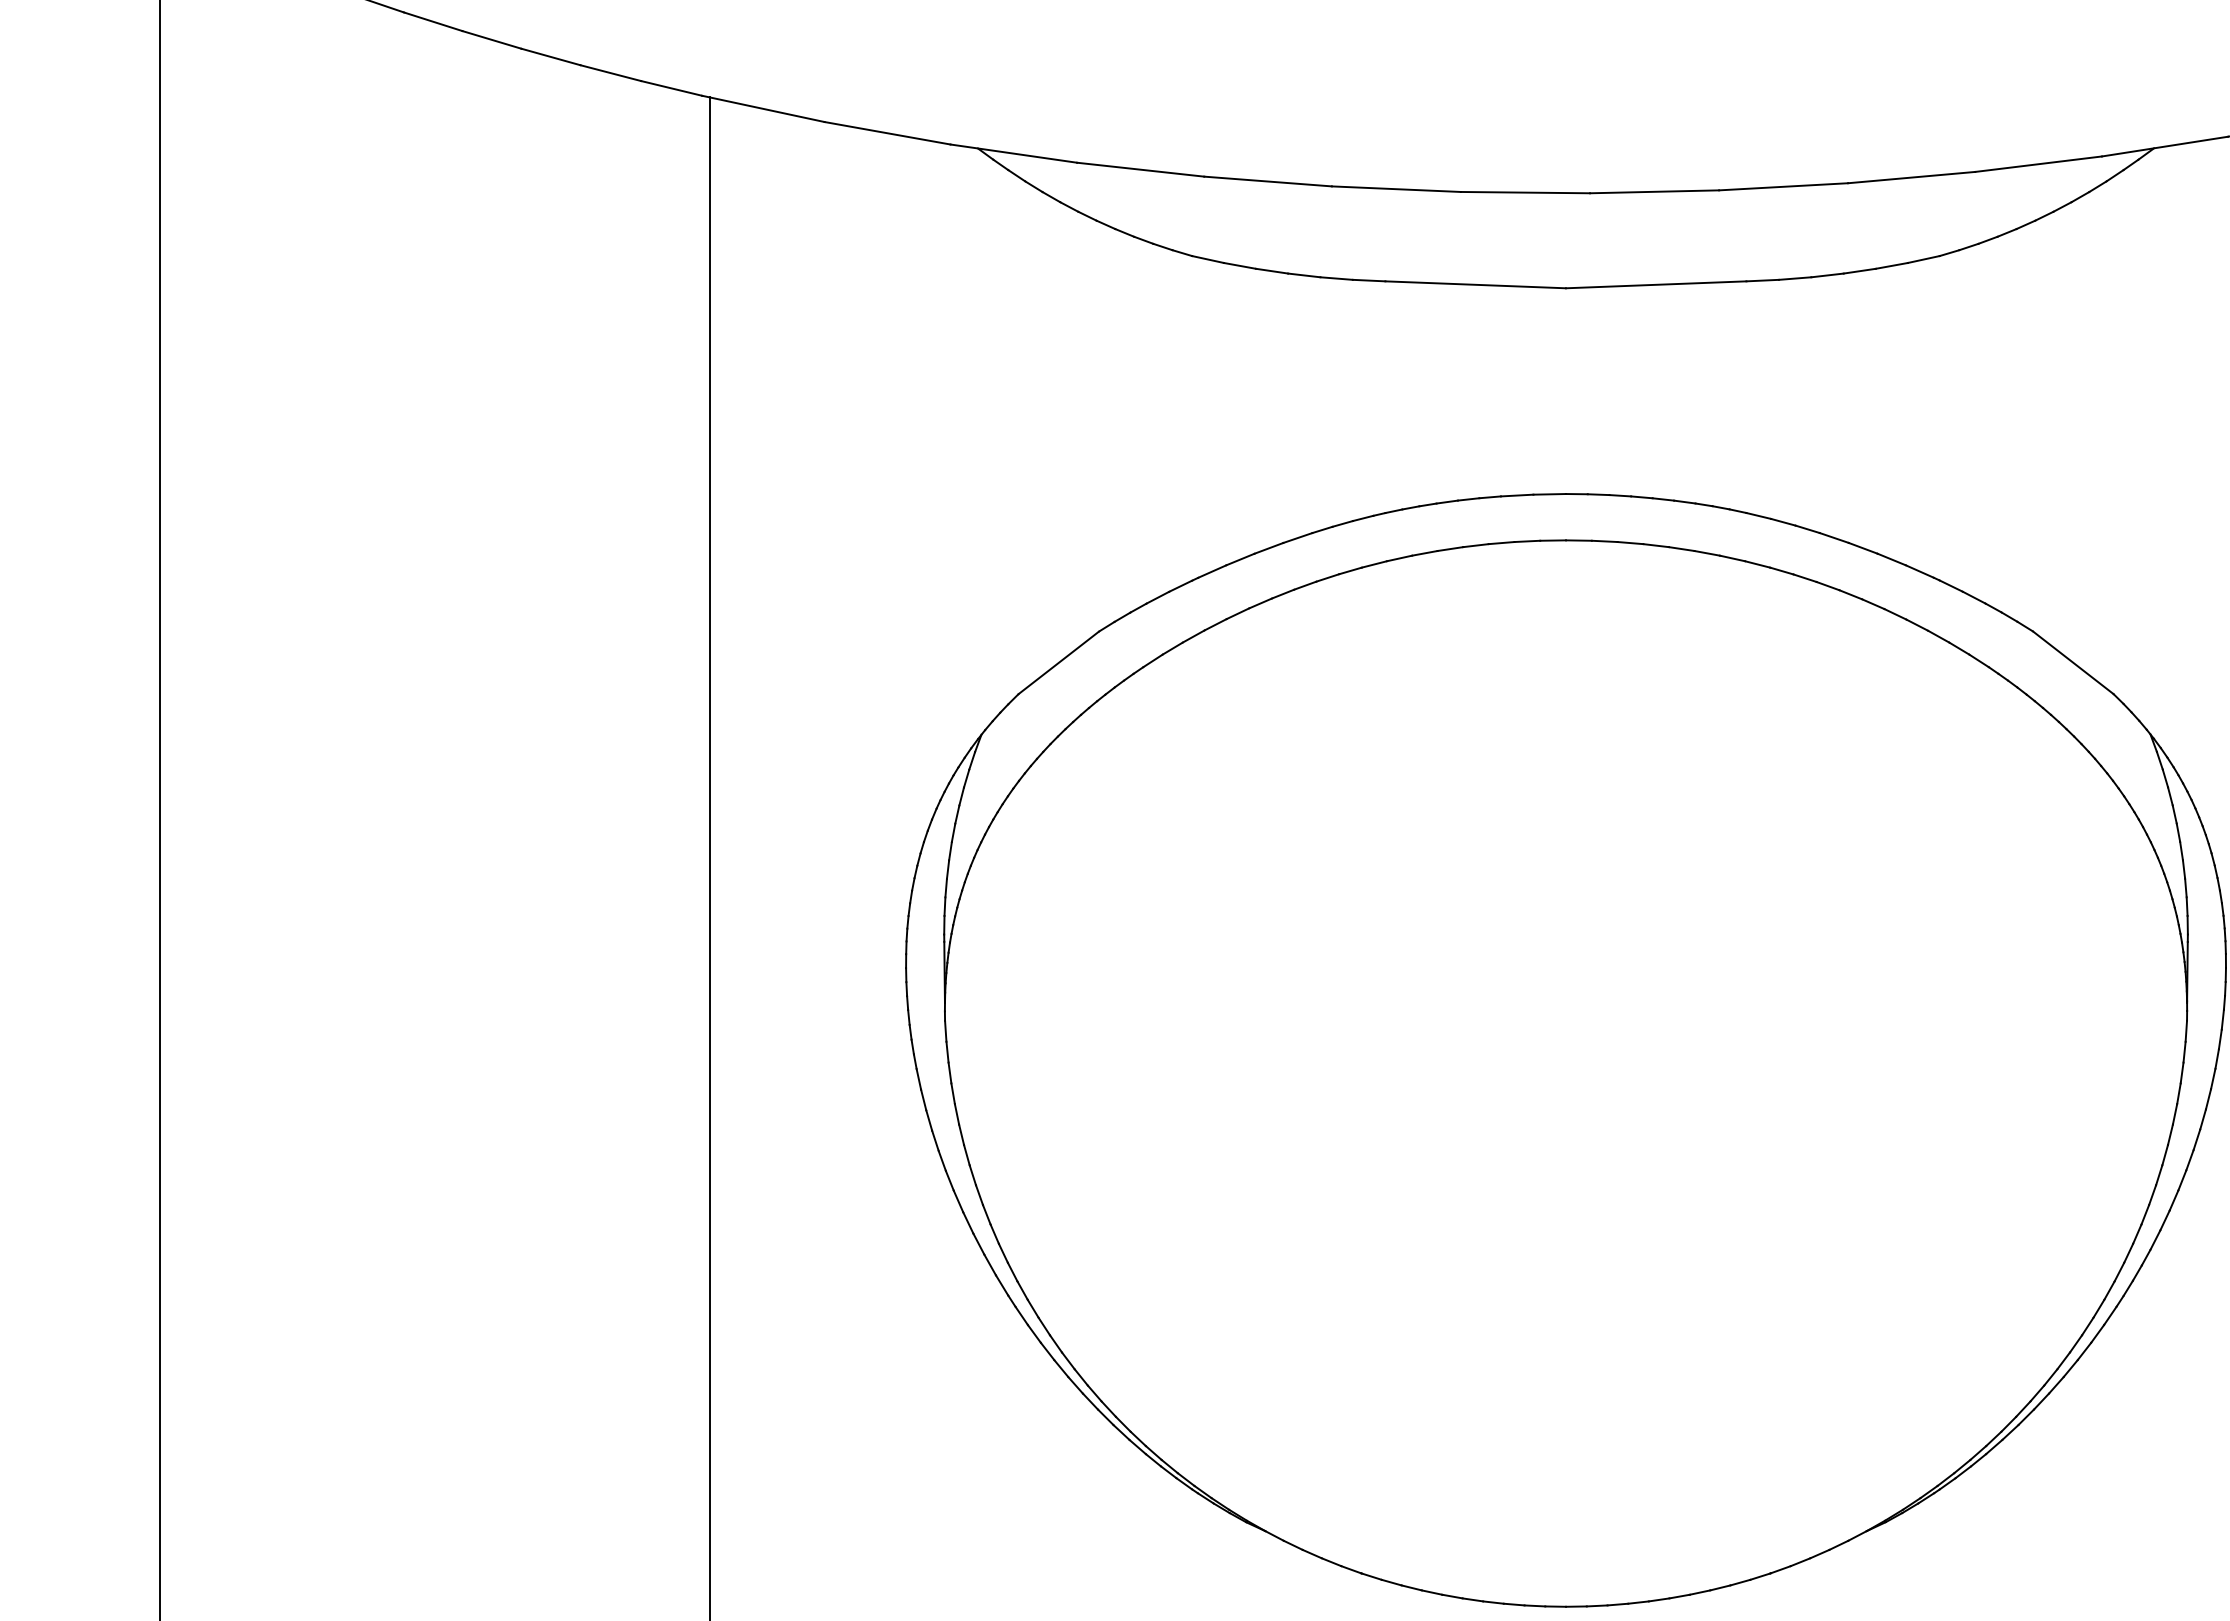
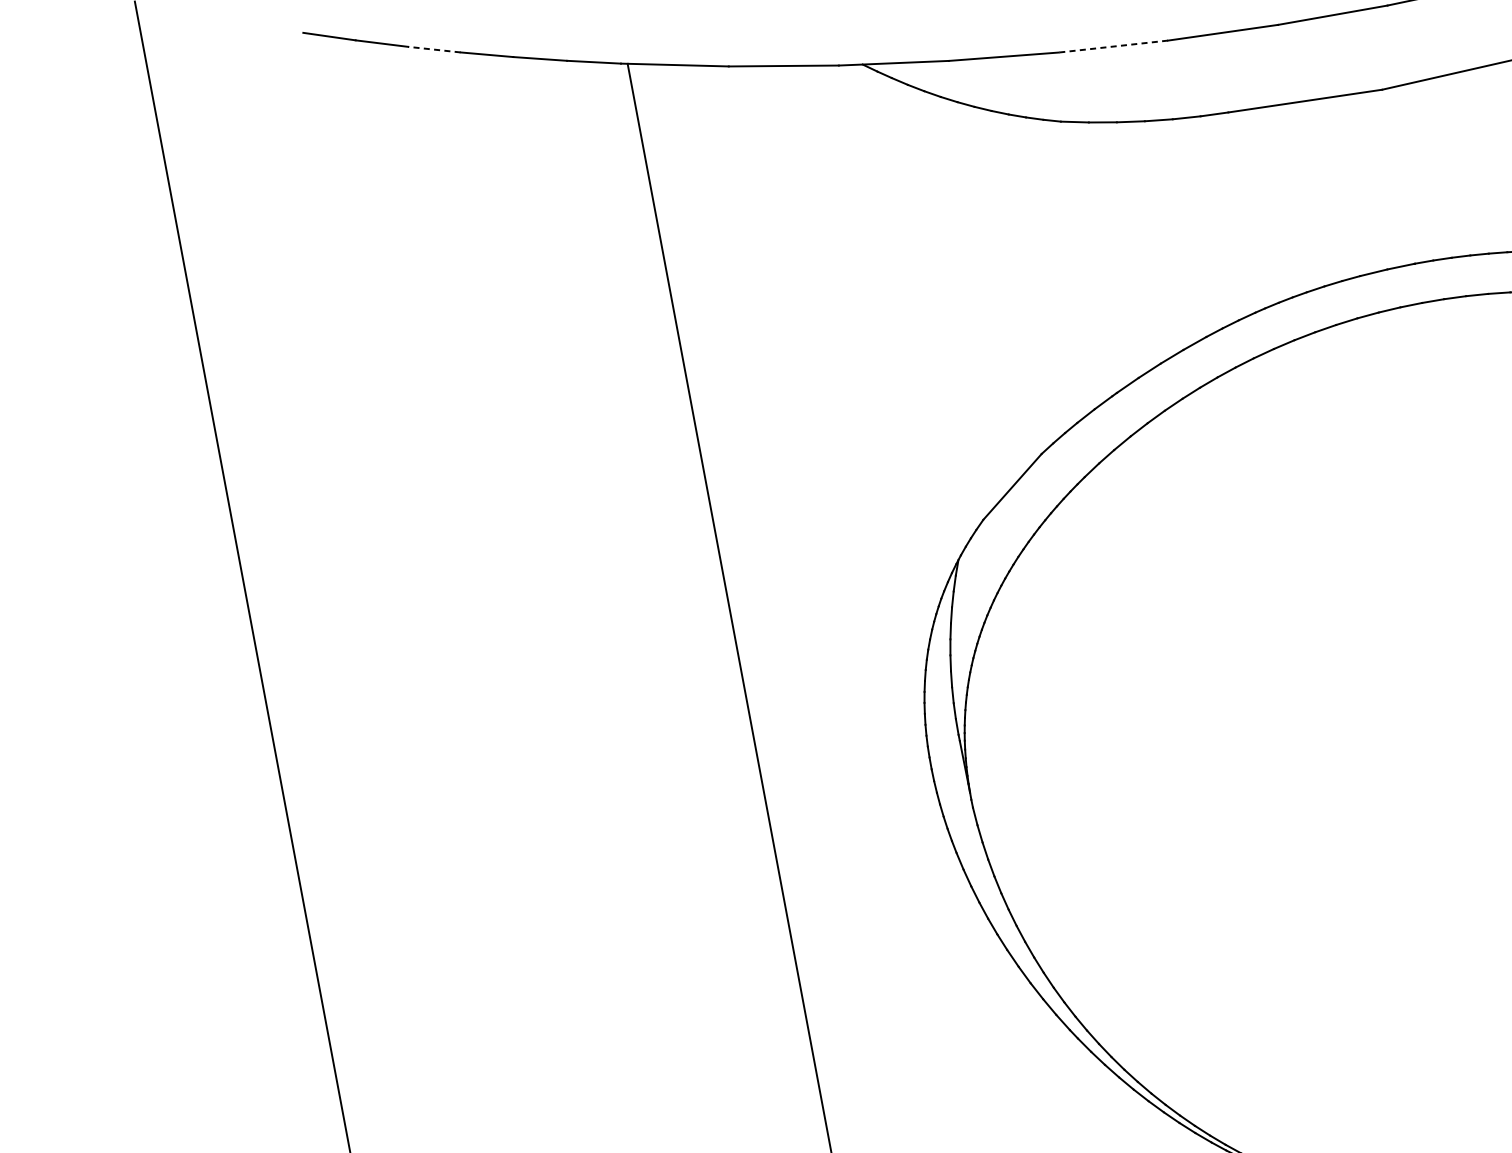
line: (491, 39) -> (433, 49), solid -> dashed
line: (1268, 181) -> (1113, 46), solid -> dashed

